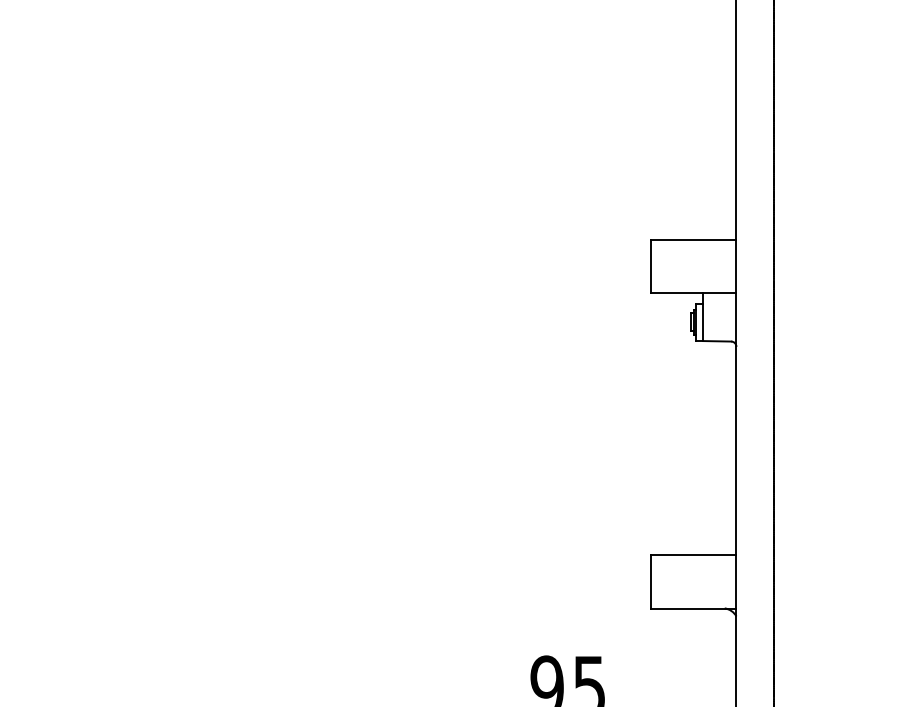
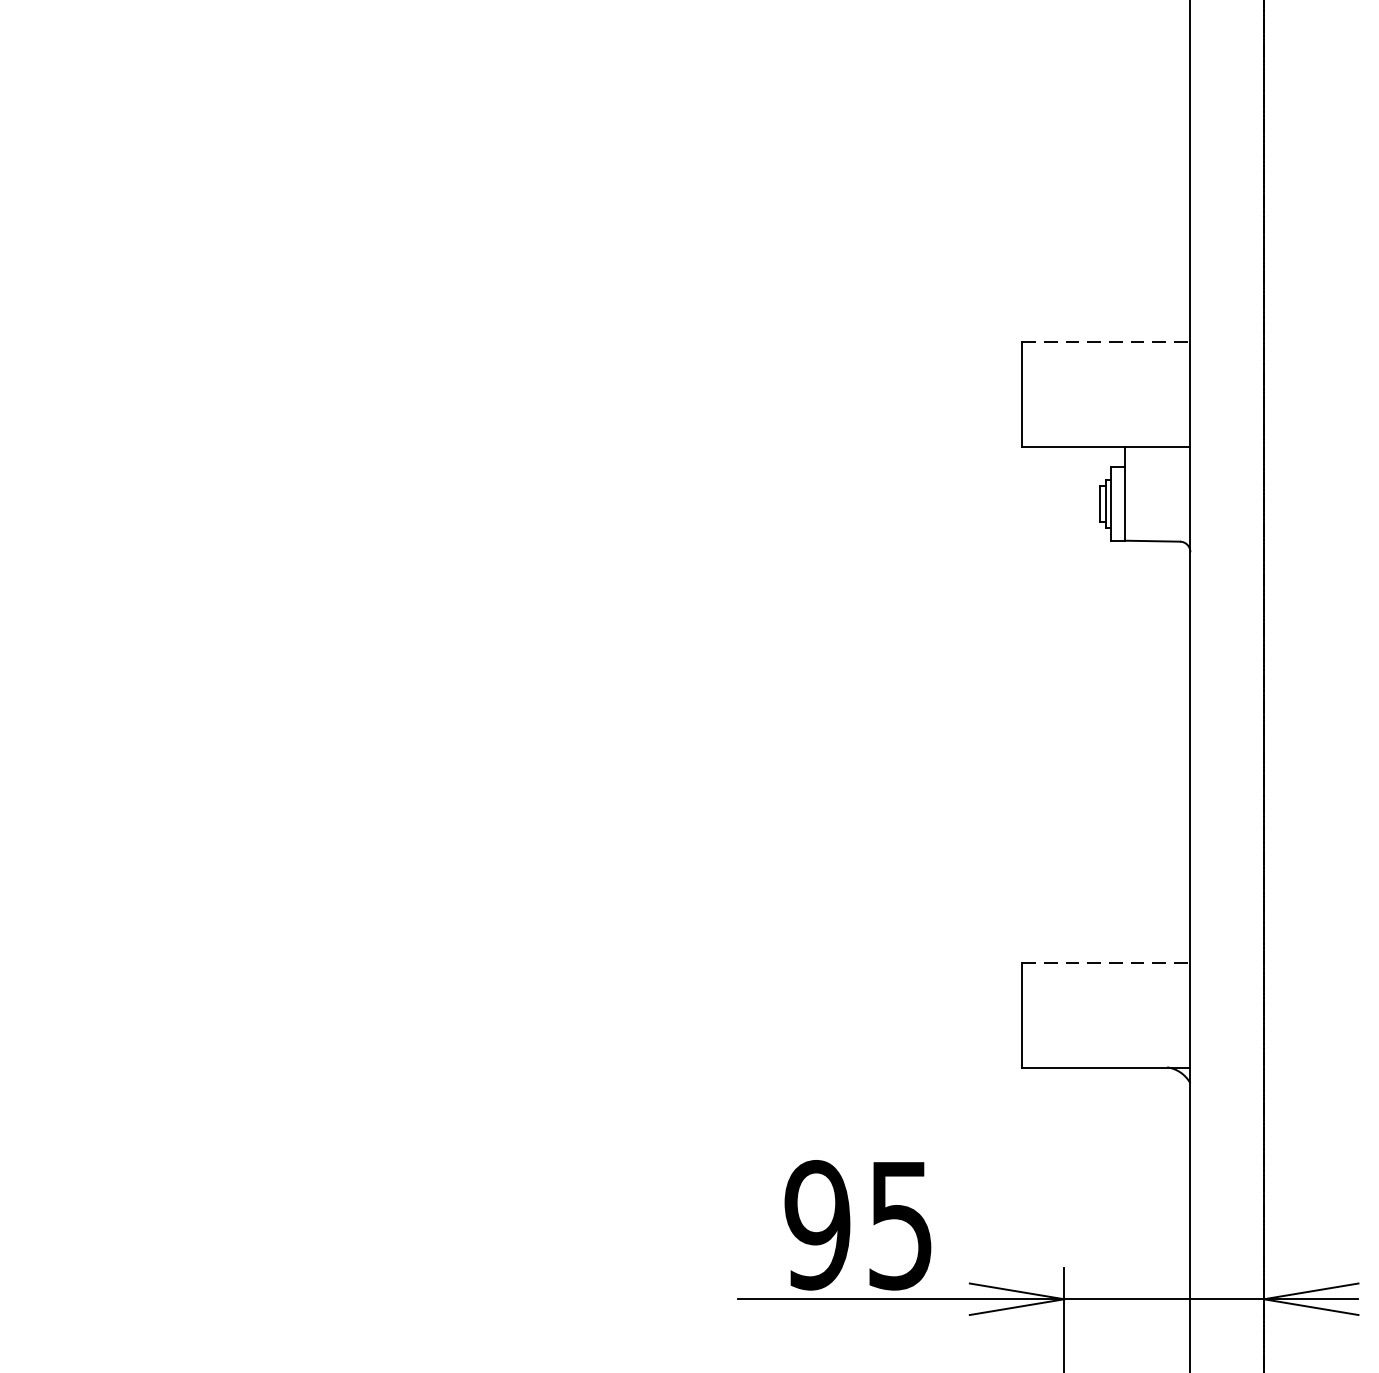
line: (693, 239) -> (1105, 340), solid -> dashed
line: (693, 555) -> (1105, 963), solid -> dashed

